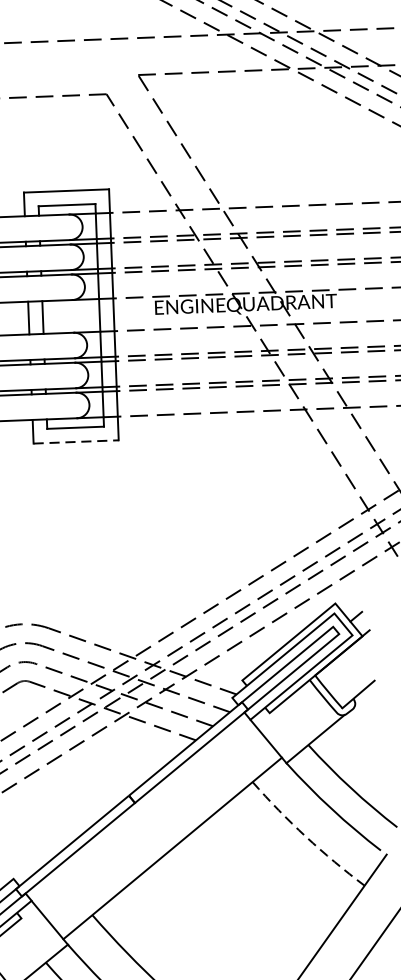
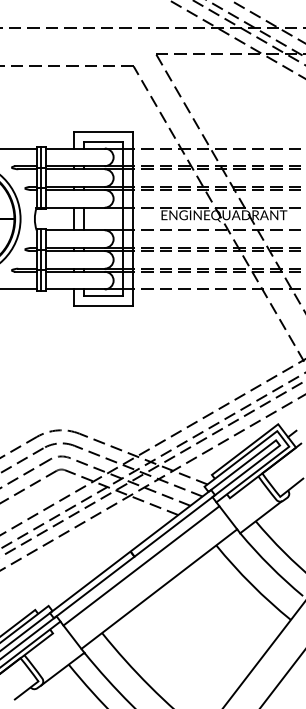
line: (76, 441) -> (103, 305), dashed -> solid
line: (145, 815) -> (141, 565), added
arc: (305, 836) -> (251, 584), dashed -> solid

